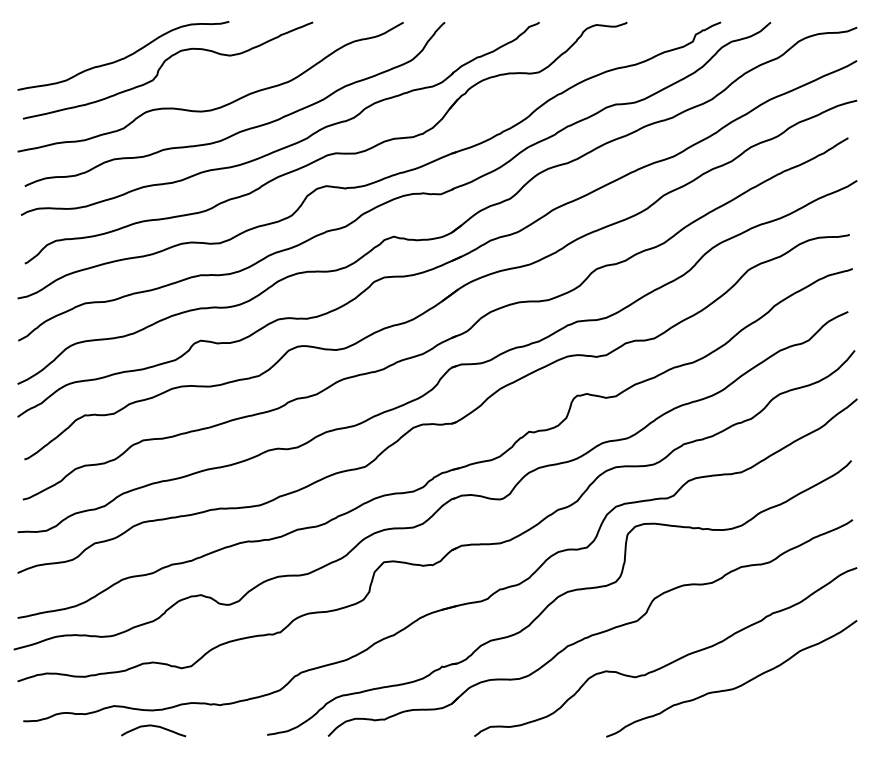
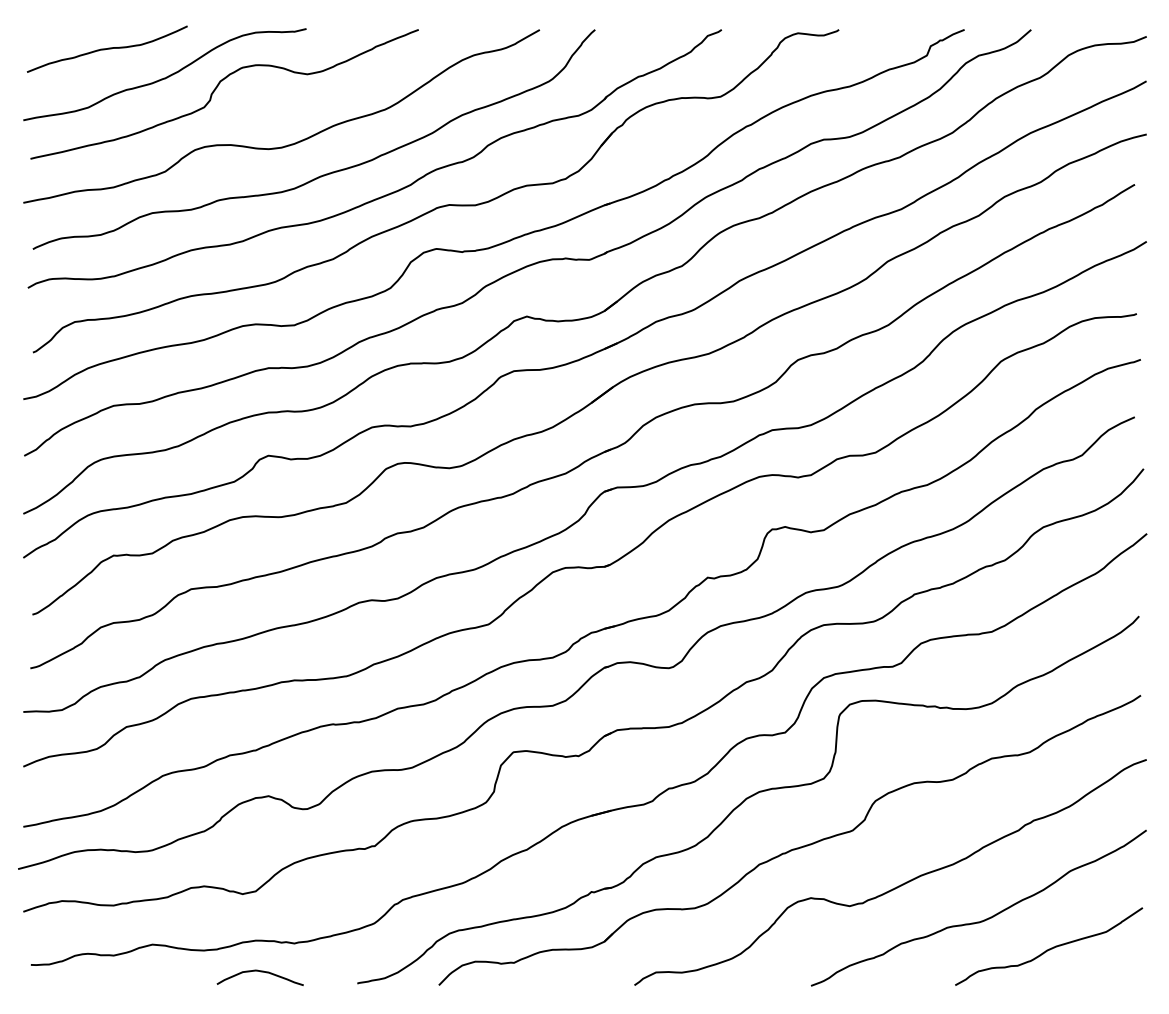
curve: (80, 36) -> (107, 48), added
curve: (784, 708) -> (1049, 948), added
curve: (153, 726) -> (260, 972), moved

